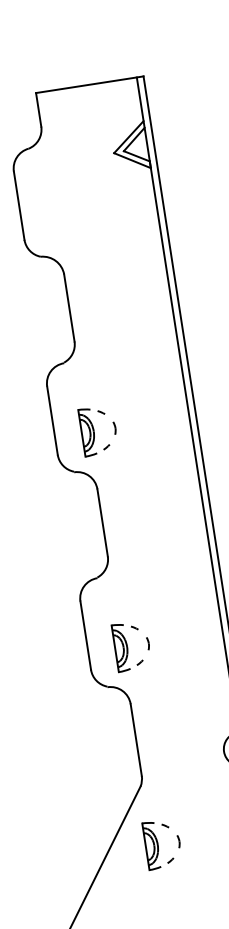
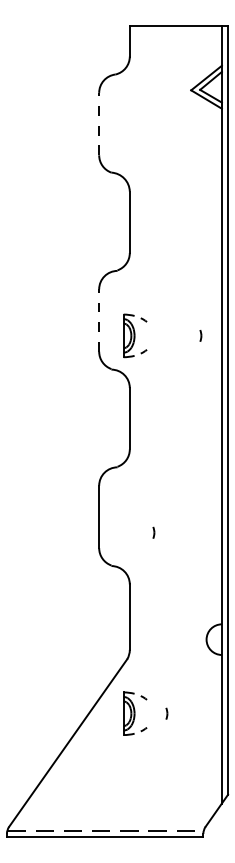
line: (19, 205) -> (99, 123), solid -> dashed
line: (52, 420) -> (99, 320), solid -> dashed
part: (114, 427) -> (200, 335), moved
part: (128, 646) -> (135, 532), removed
part: (178, 841) -> (166, 713), moved

